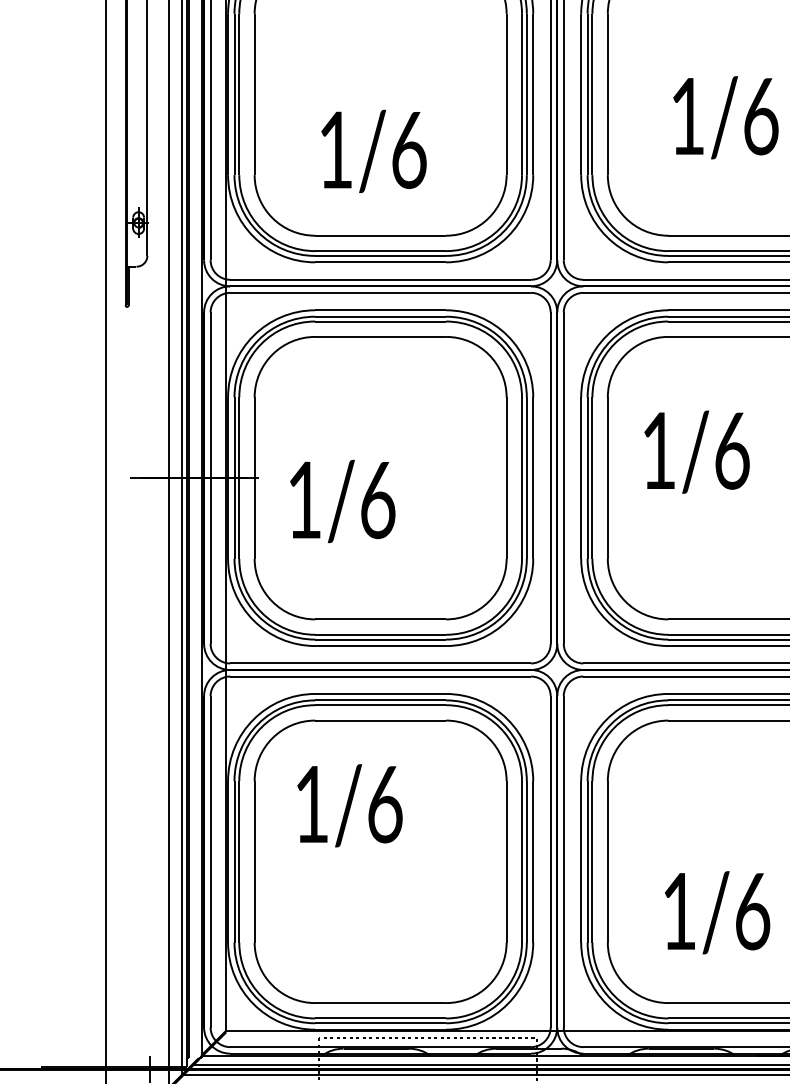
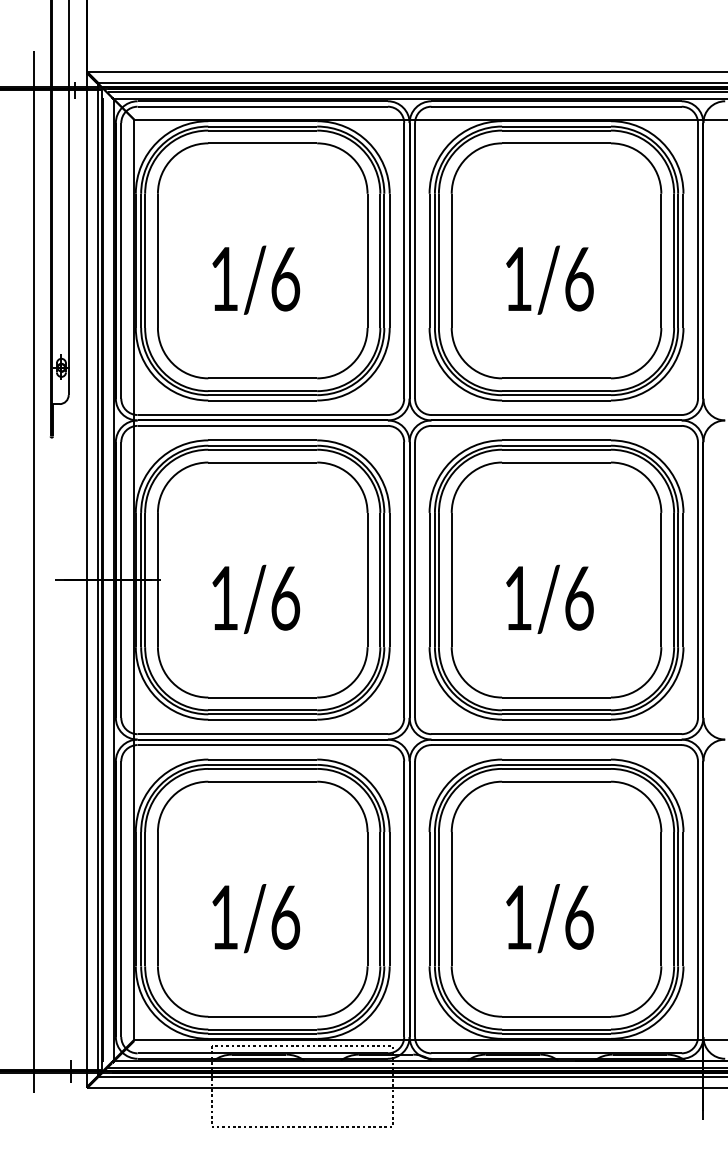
text: (374, 150) -> (256, 279), moved
text: (696, 451) -> (549, 598), moved
text: (343, 500) -> (256, 598), moved
text: (350, 805) -> (256, 918), moved
text: (716, 912) -> (549, 918), moved

